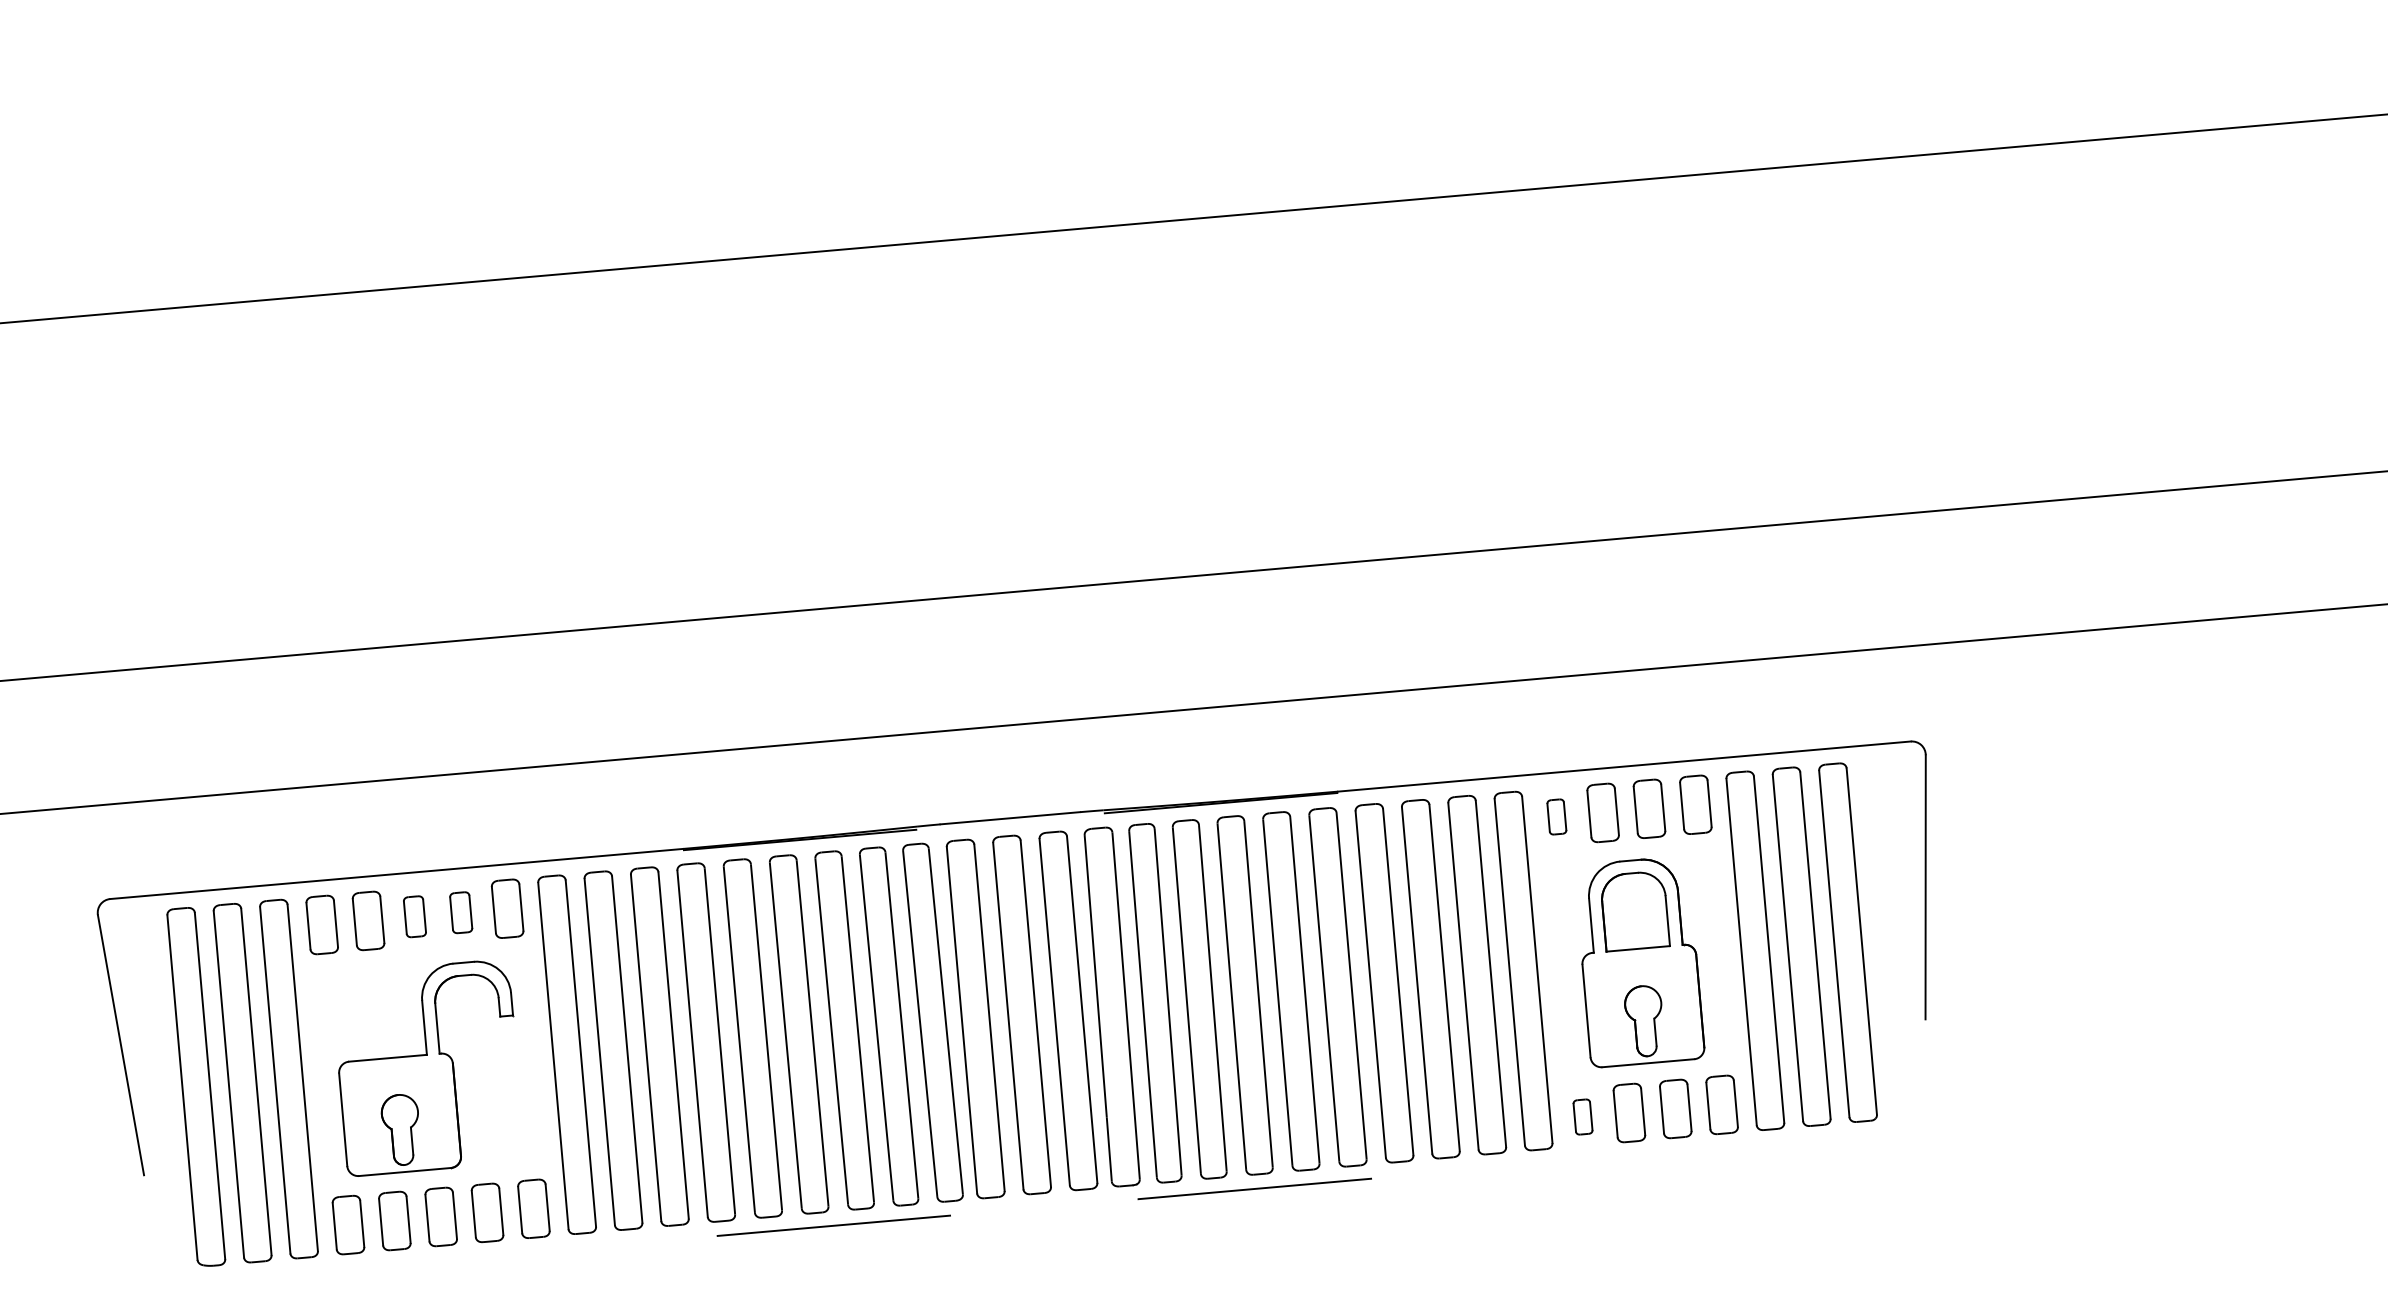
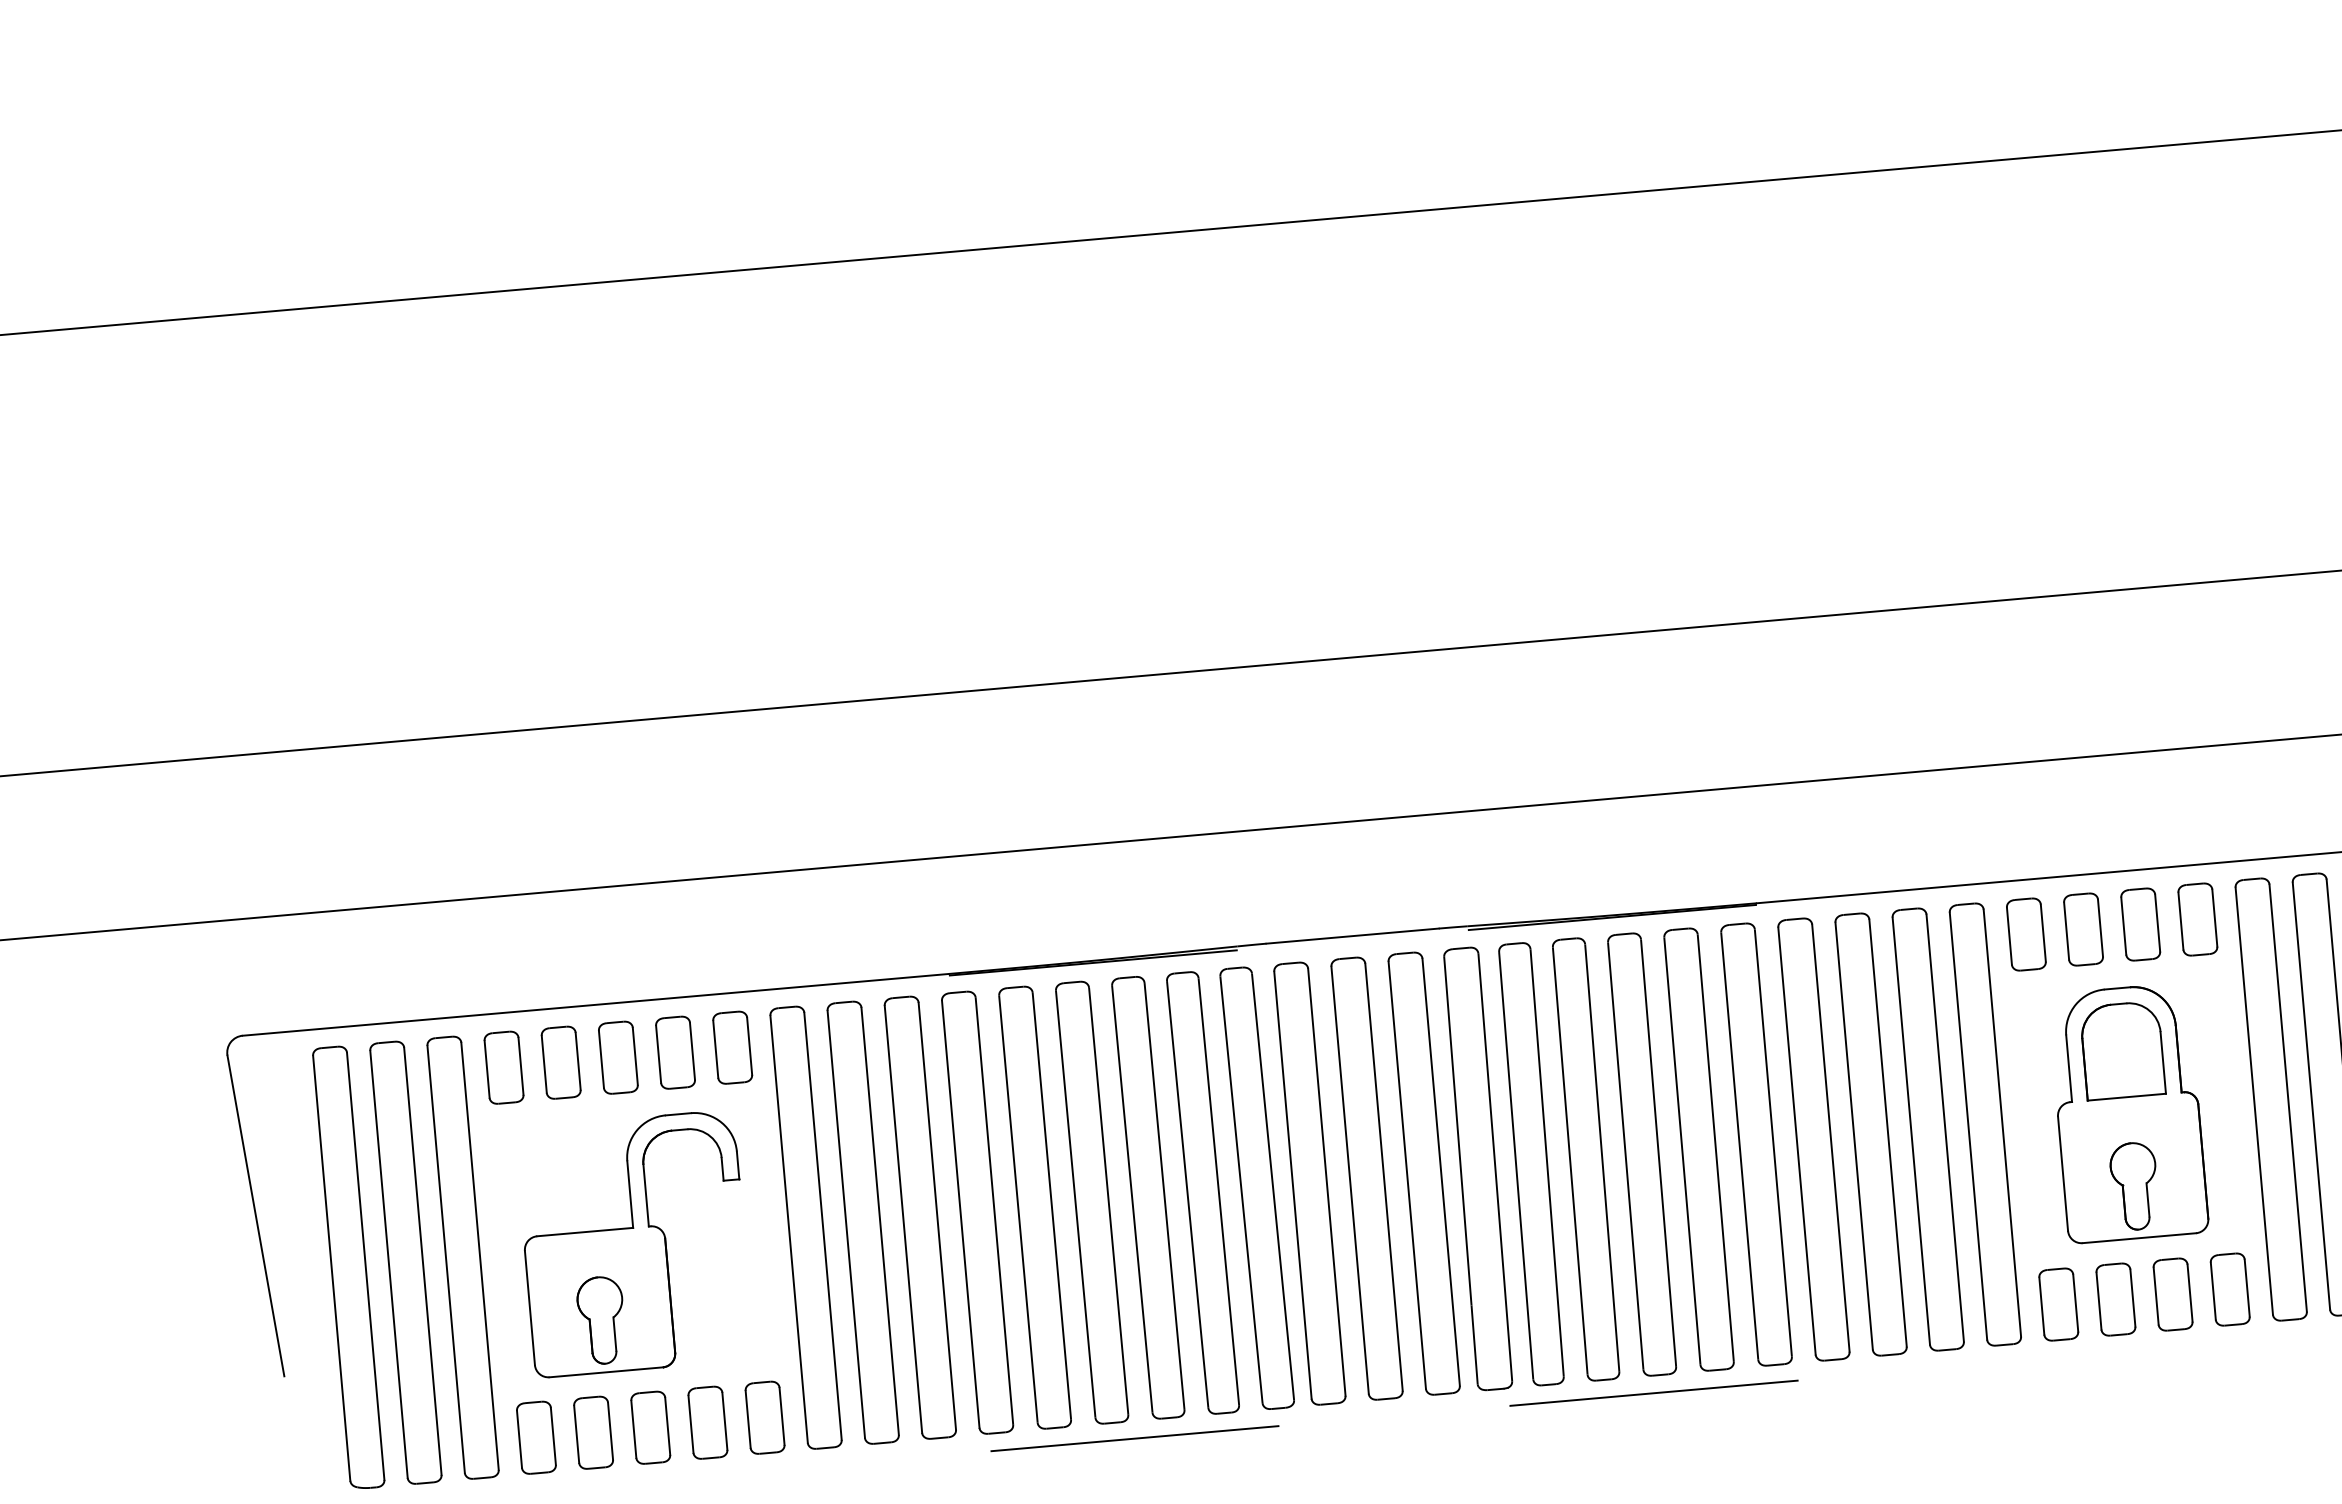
part: (1556, 816) -> (2026, 933), size x1.67
part: (460, 912) -> (674, 1052), size x1.43
part: (414, 916) -> (617, 1057), size x1.43
part: (1582, 1116) -> (2058, 1303), size x1.67

